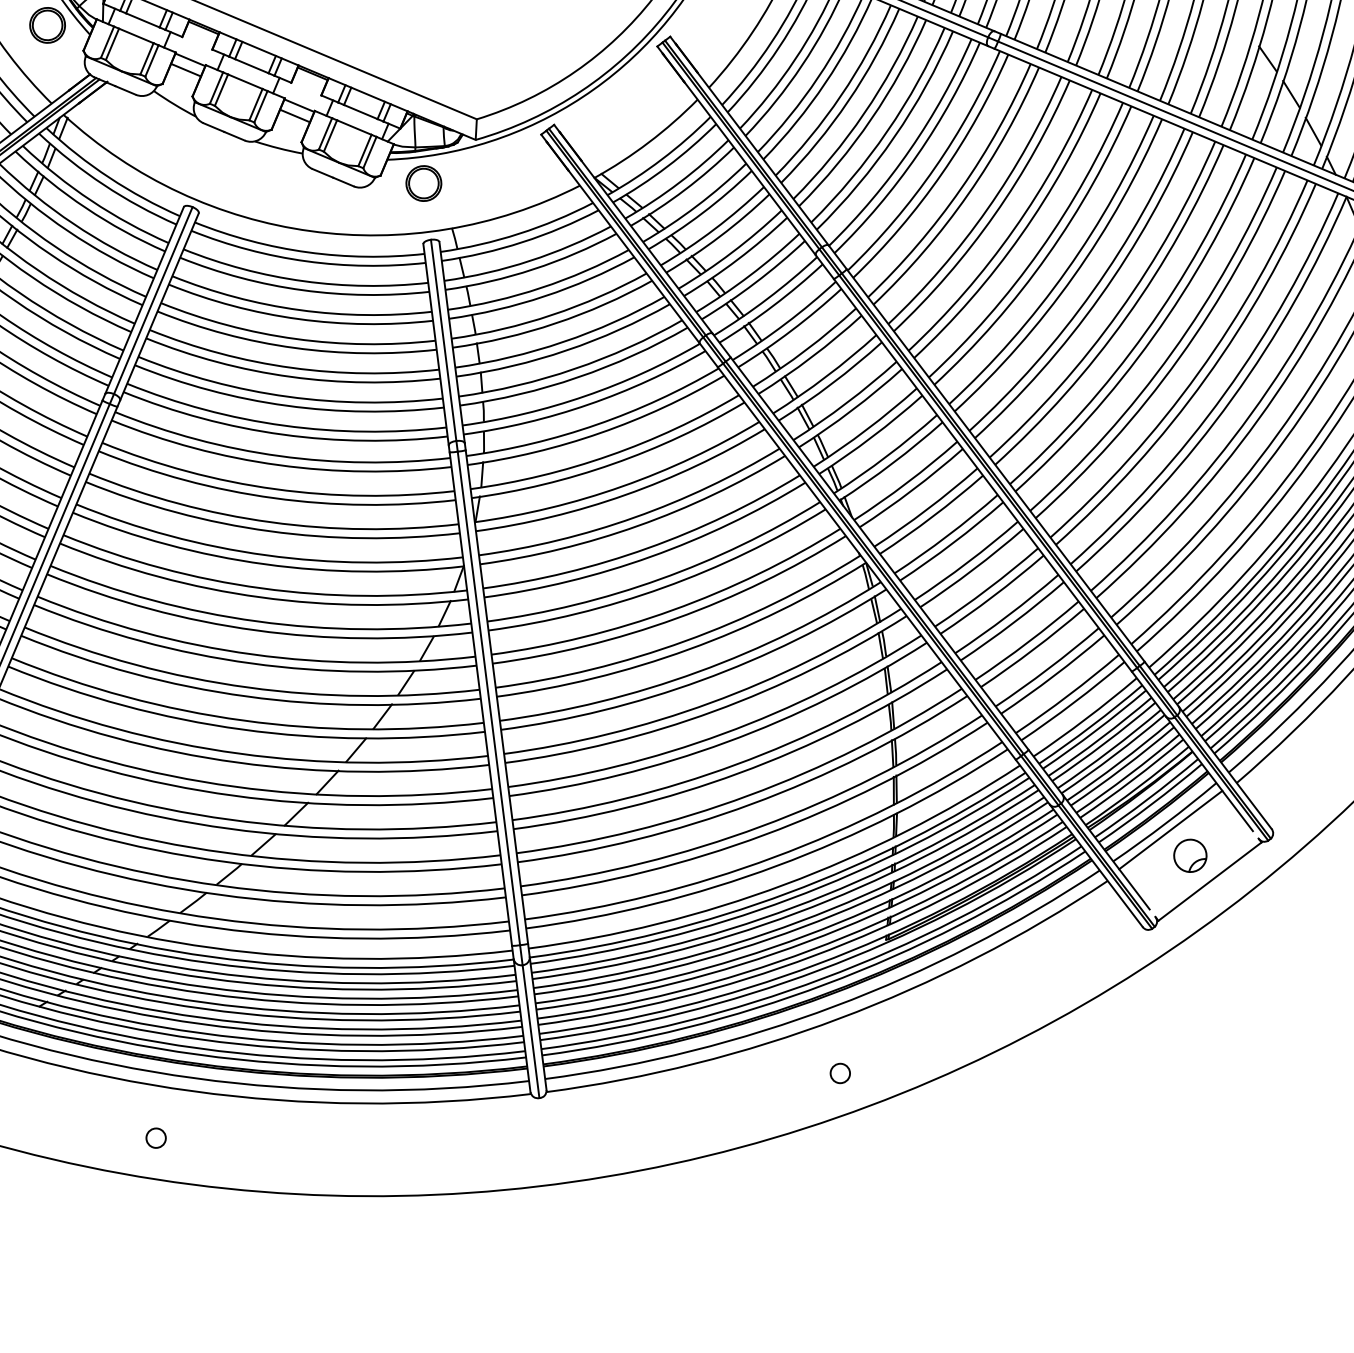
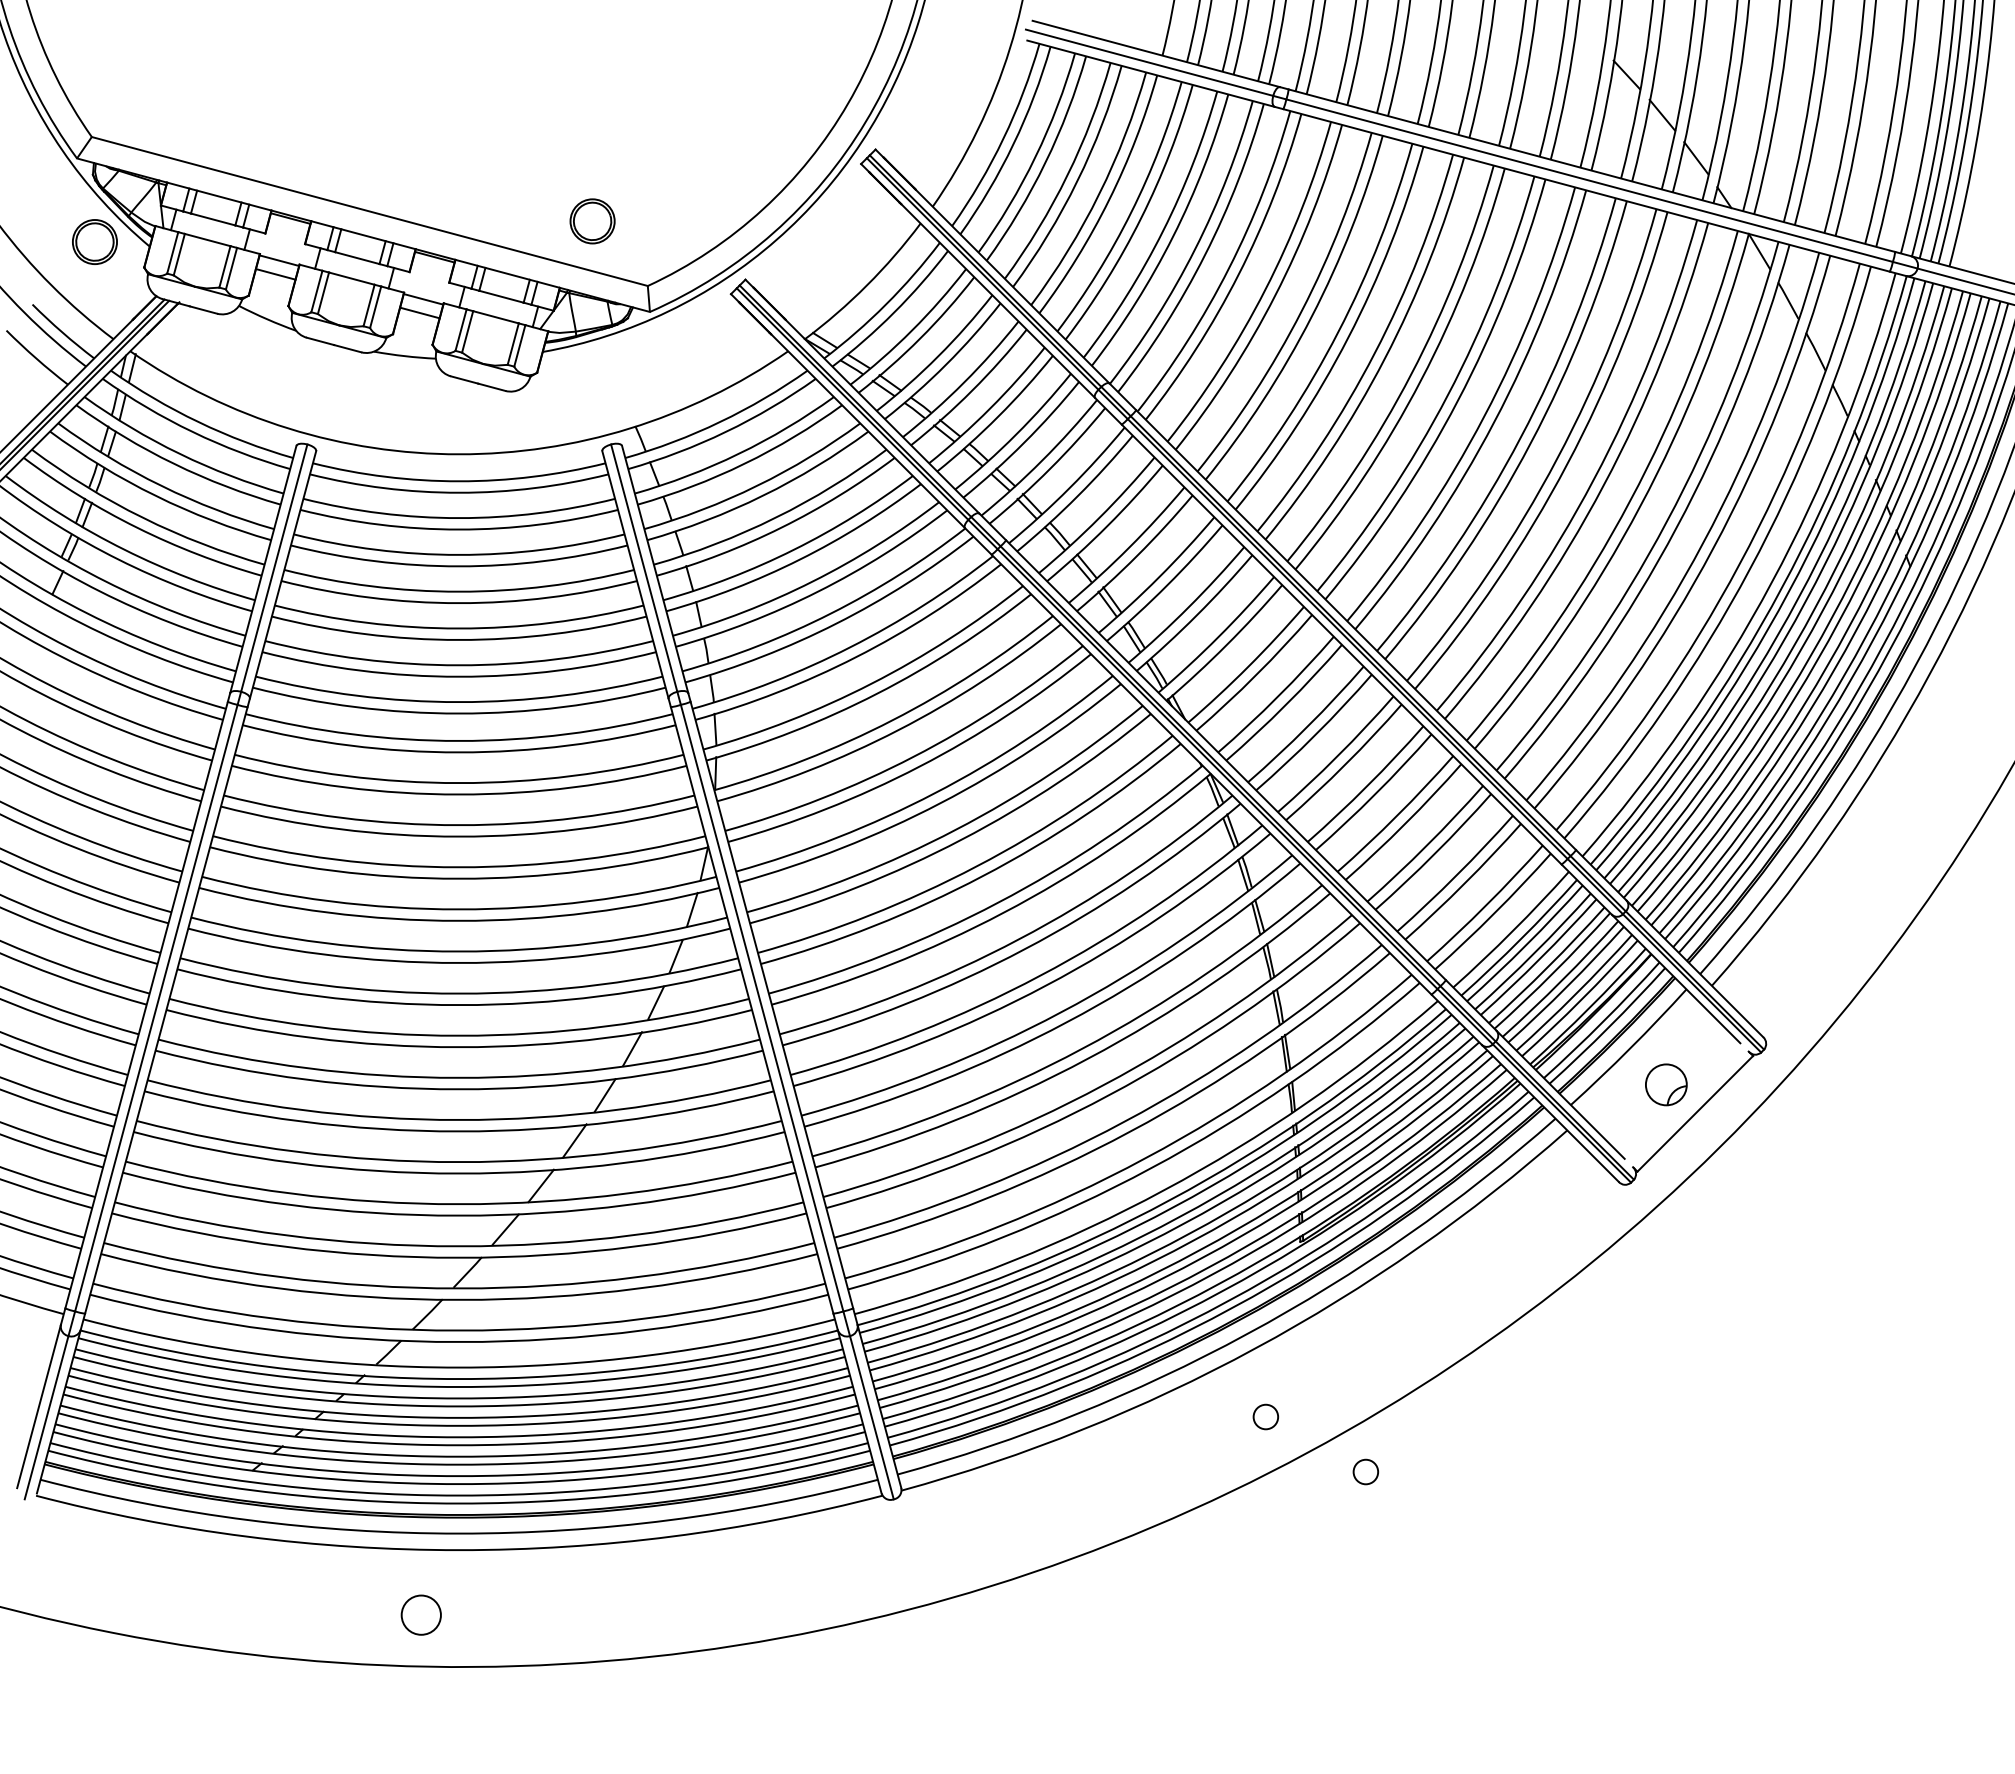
part: (423, 183) -> (592, 221), moved
line: (1170, 829) -> (1637, 1055), removed
circle: (912, 1126) -> (1365, 1471), added
circle: (156, 1137) -> (421, 1614), size x1.6

